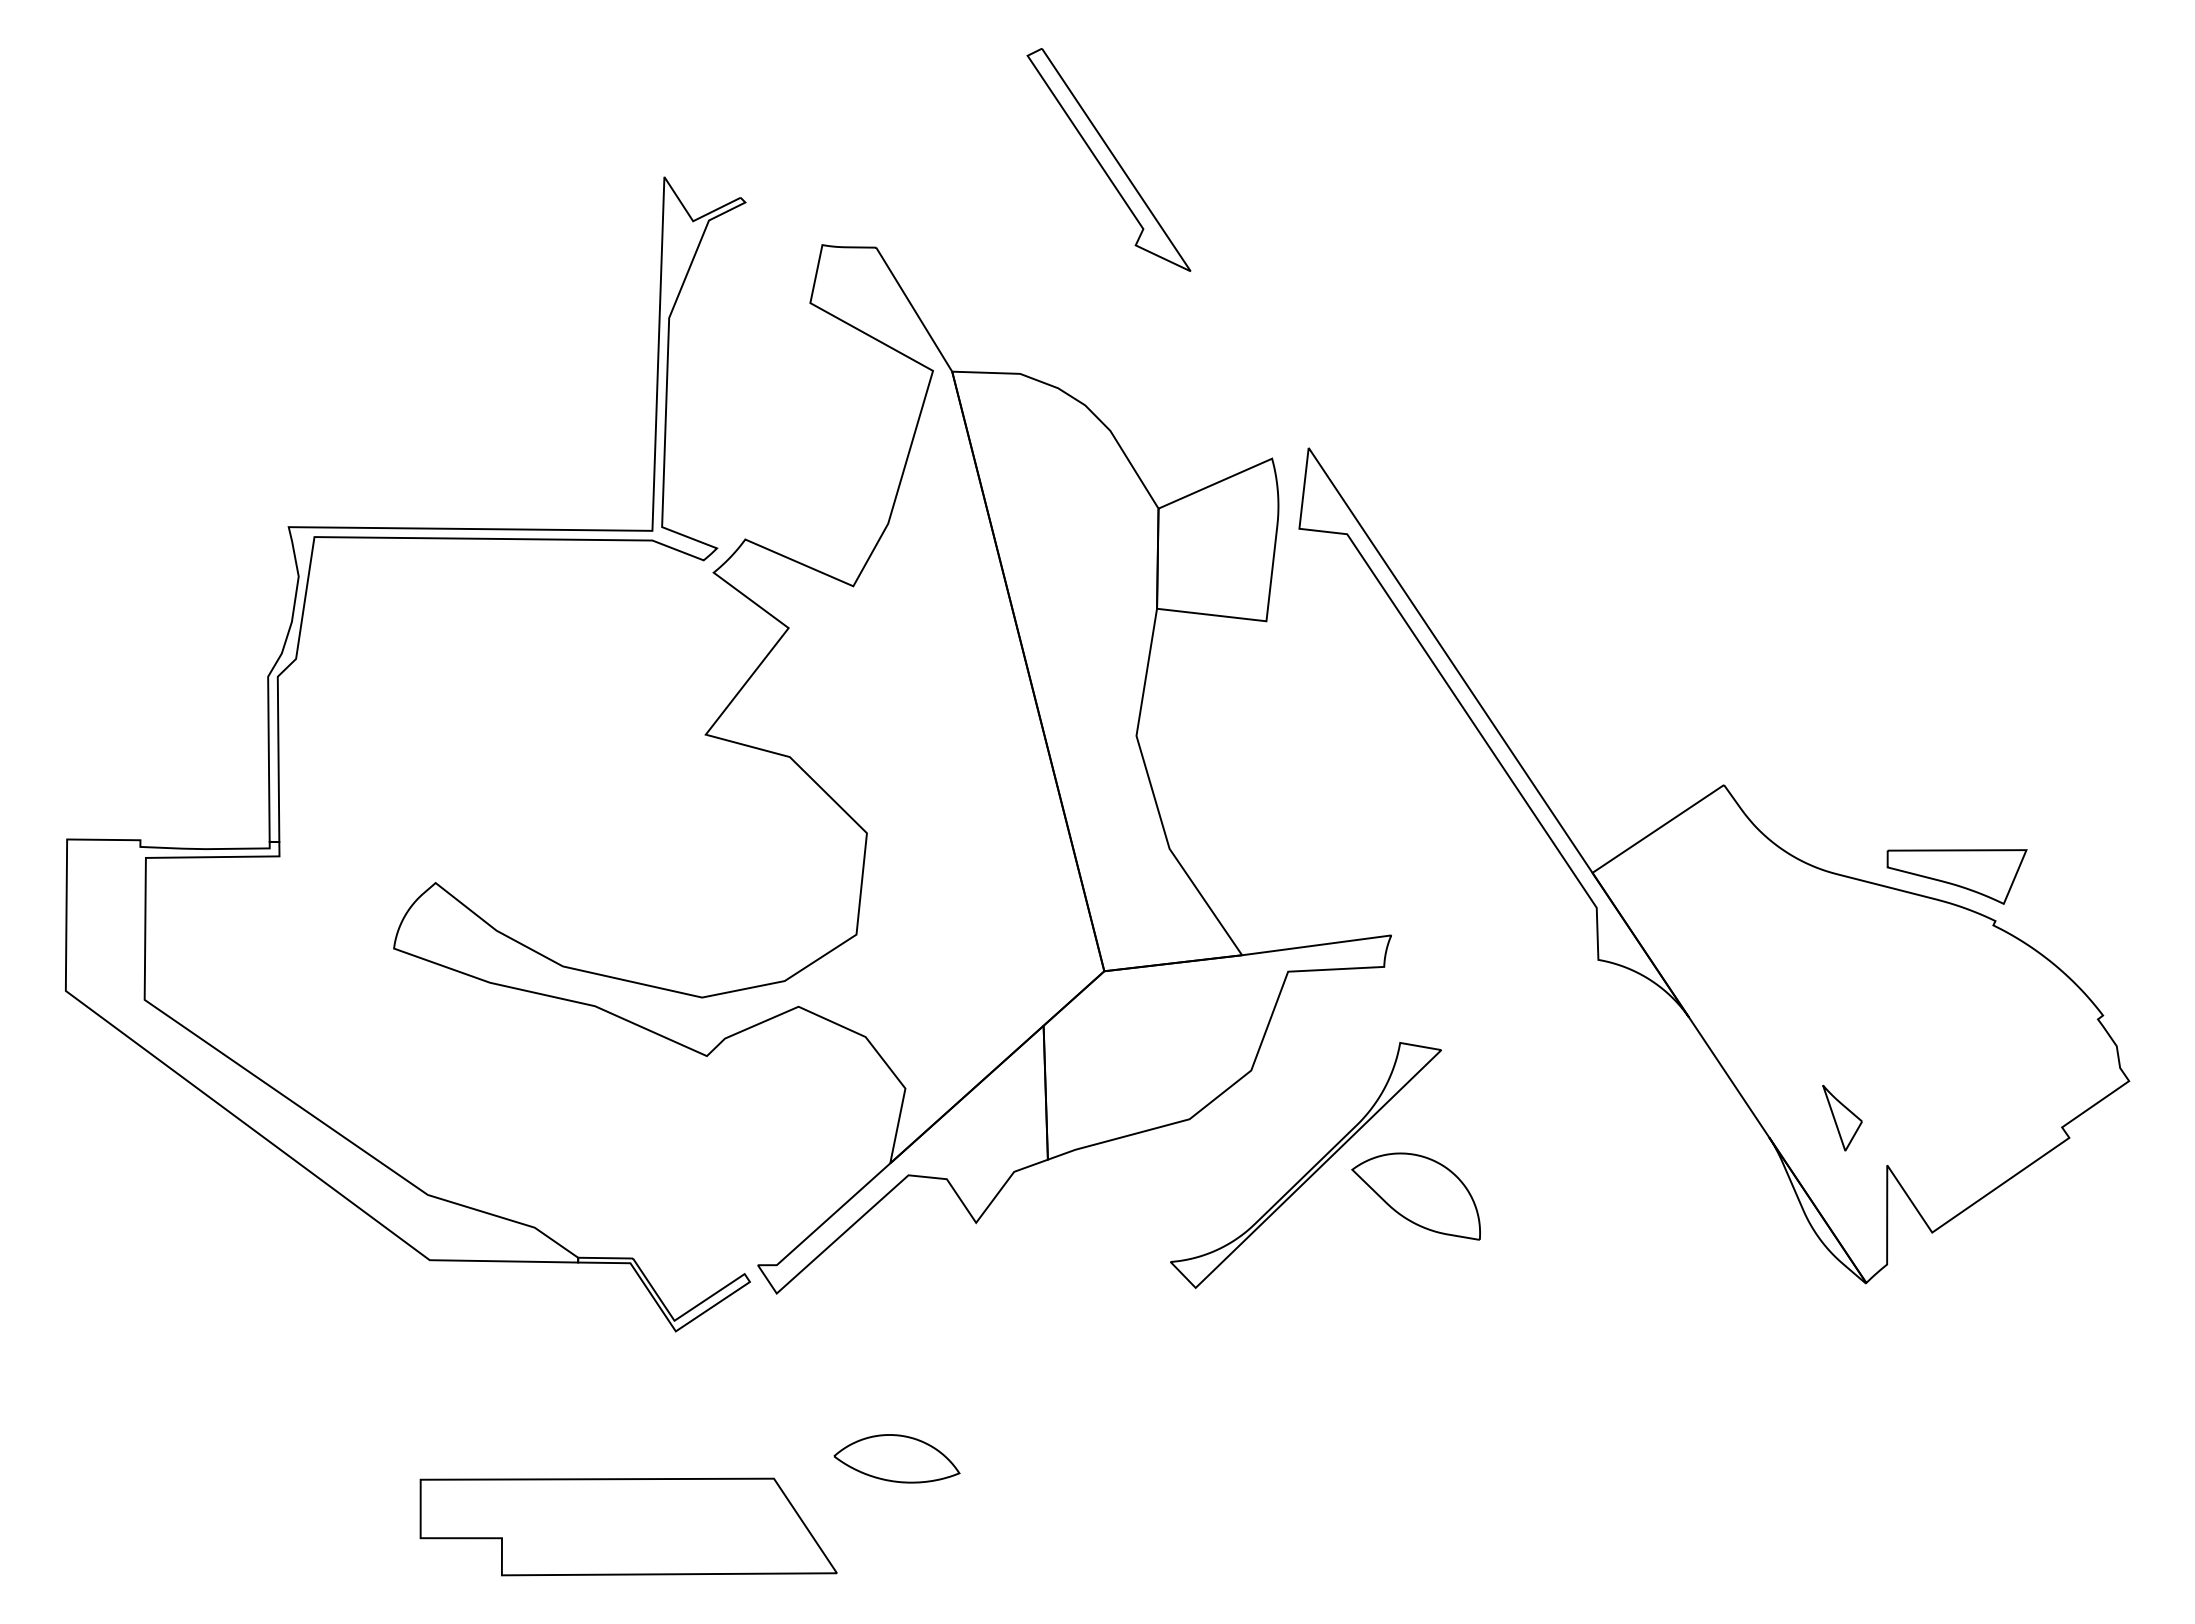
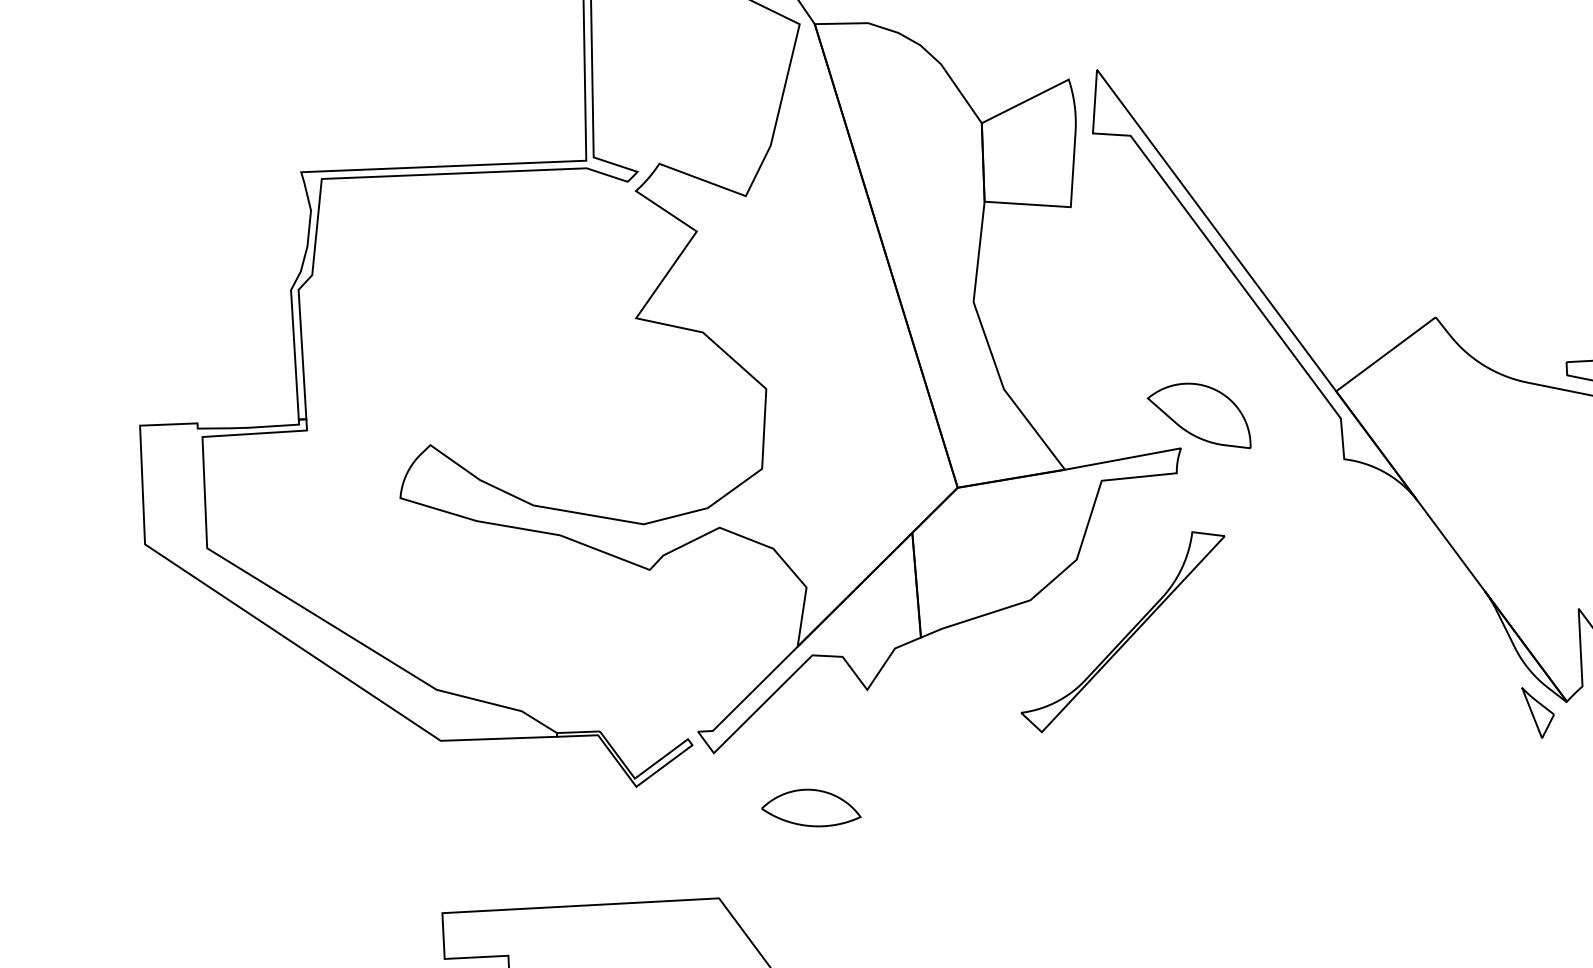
part: (1842, 1118) -> (1538, 712), moved
part: (1415, 1196) -> (1198, 416), moved
part: (896, 1458) -> (810, 807), moved

